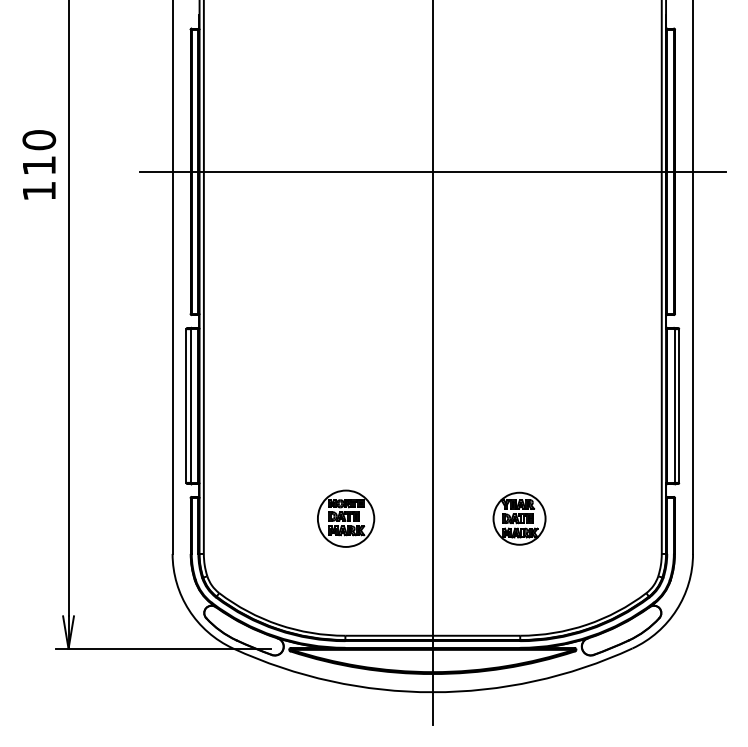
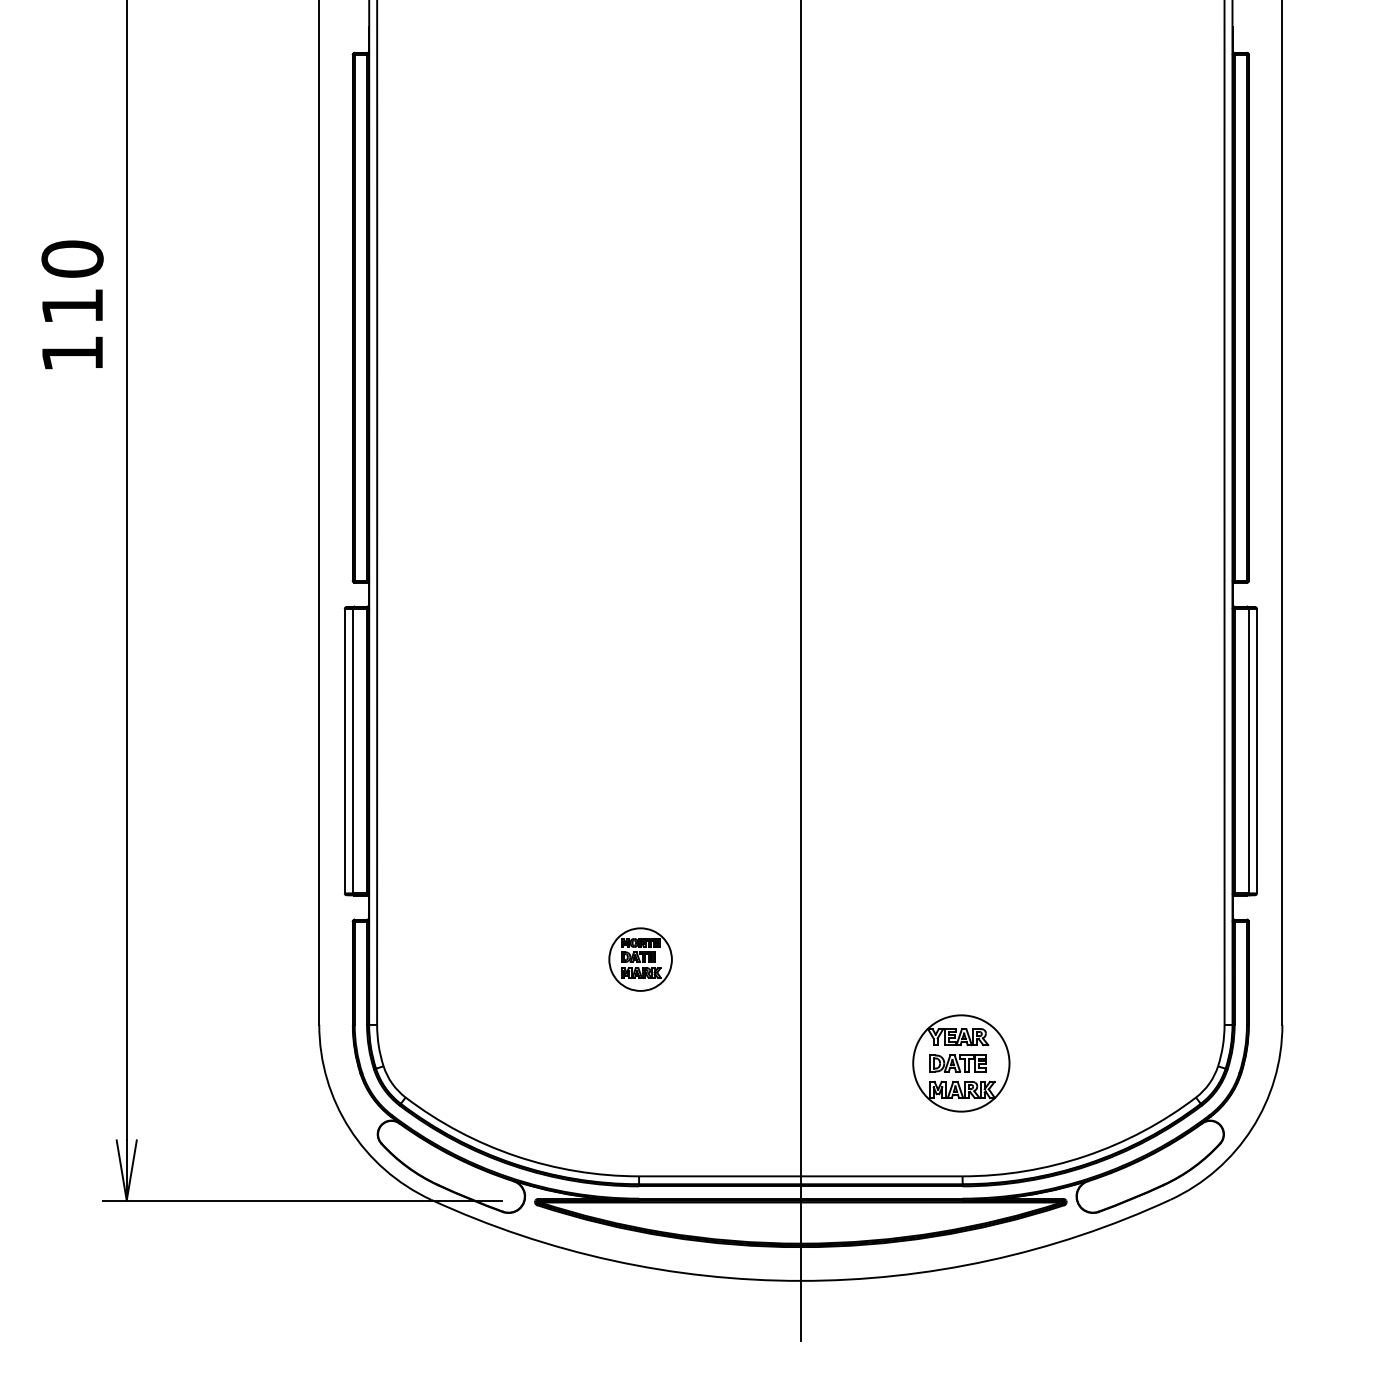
line: (432, 171) -> (800, 317), removed
part: (346, 518) -> (641, 959), size x0.6
part: (519, 518) -> (961, 1062), moved

